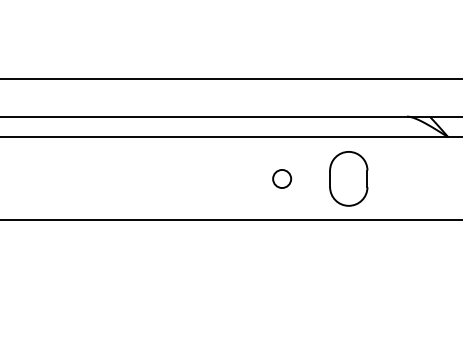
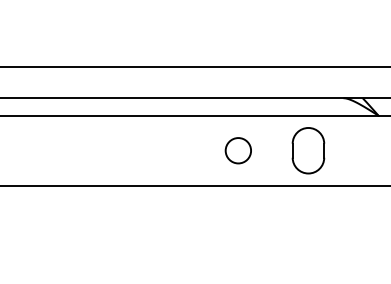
circle: (281, 178) -> (237, 150), size x1.67
part: (348, 178) -> (308, 150), moved

